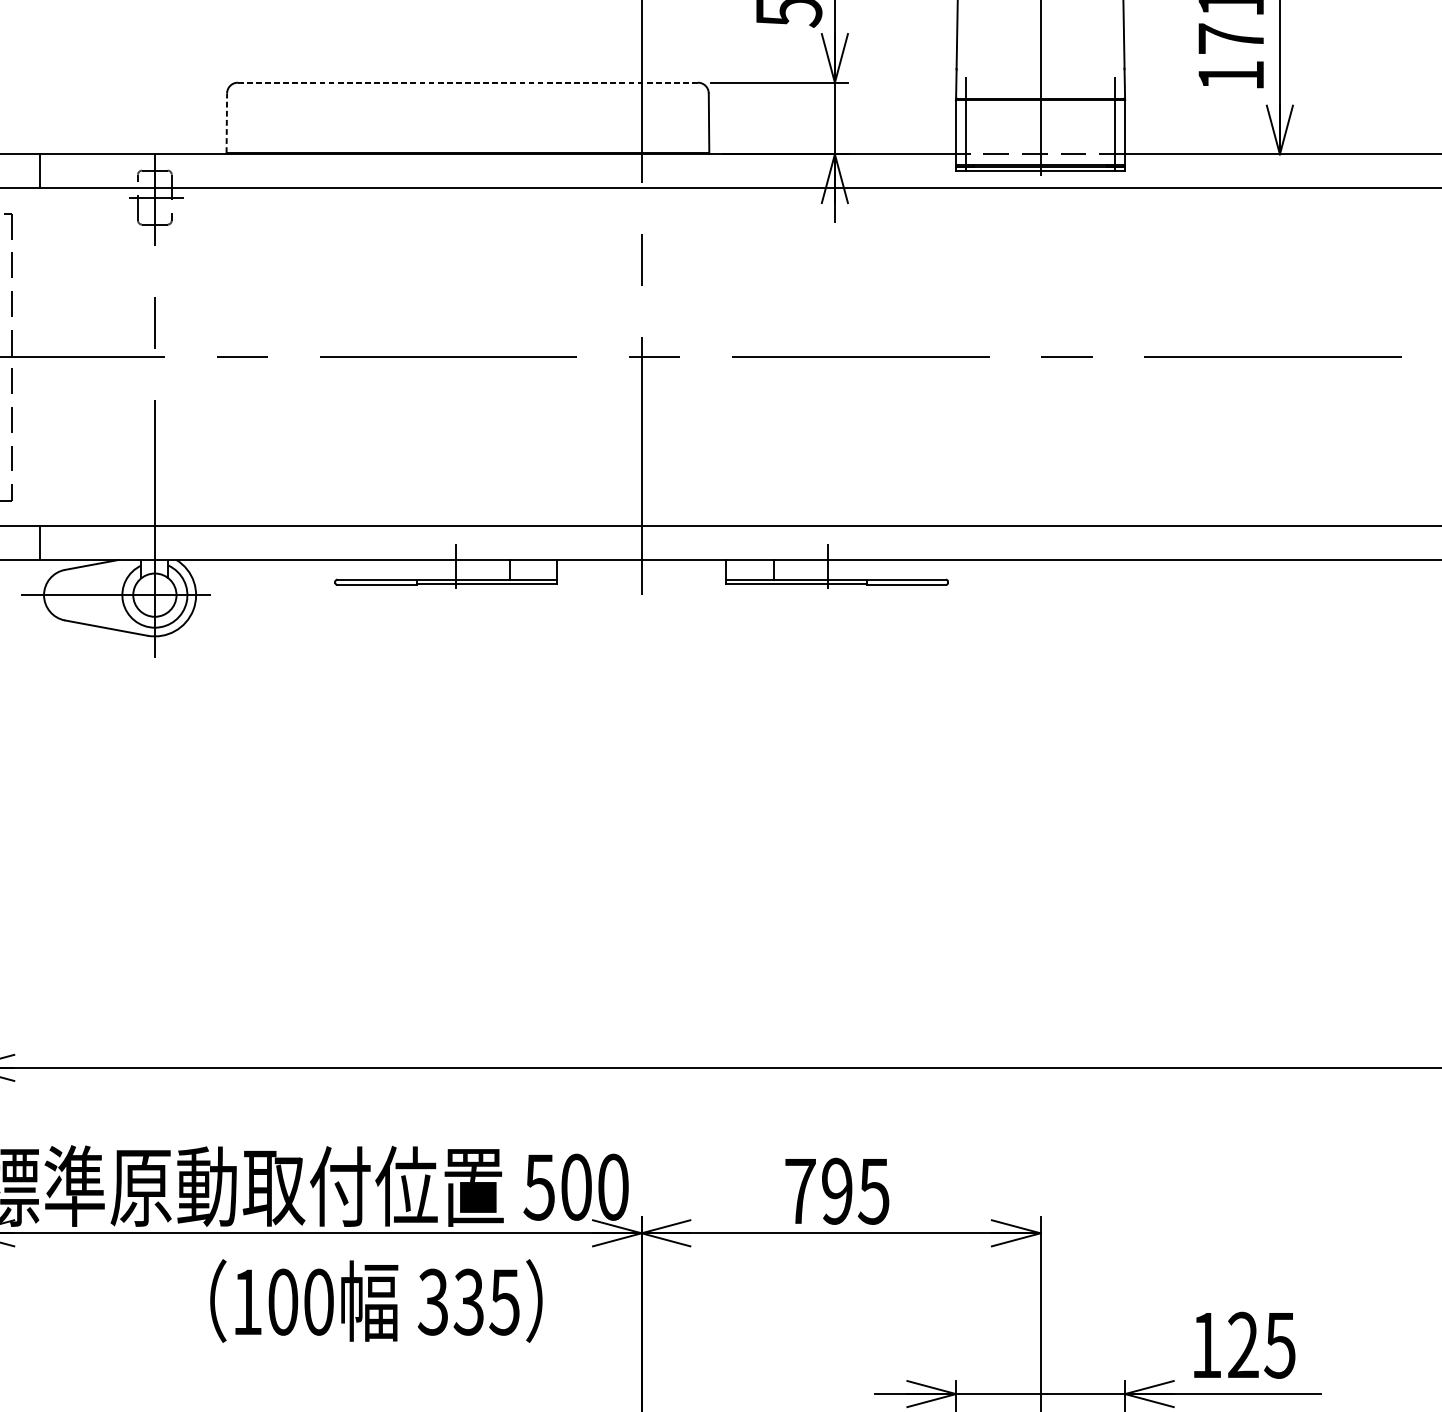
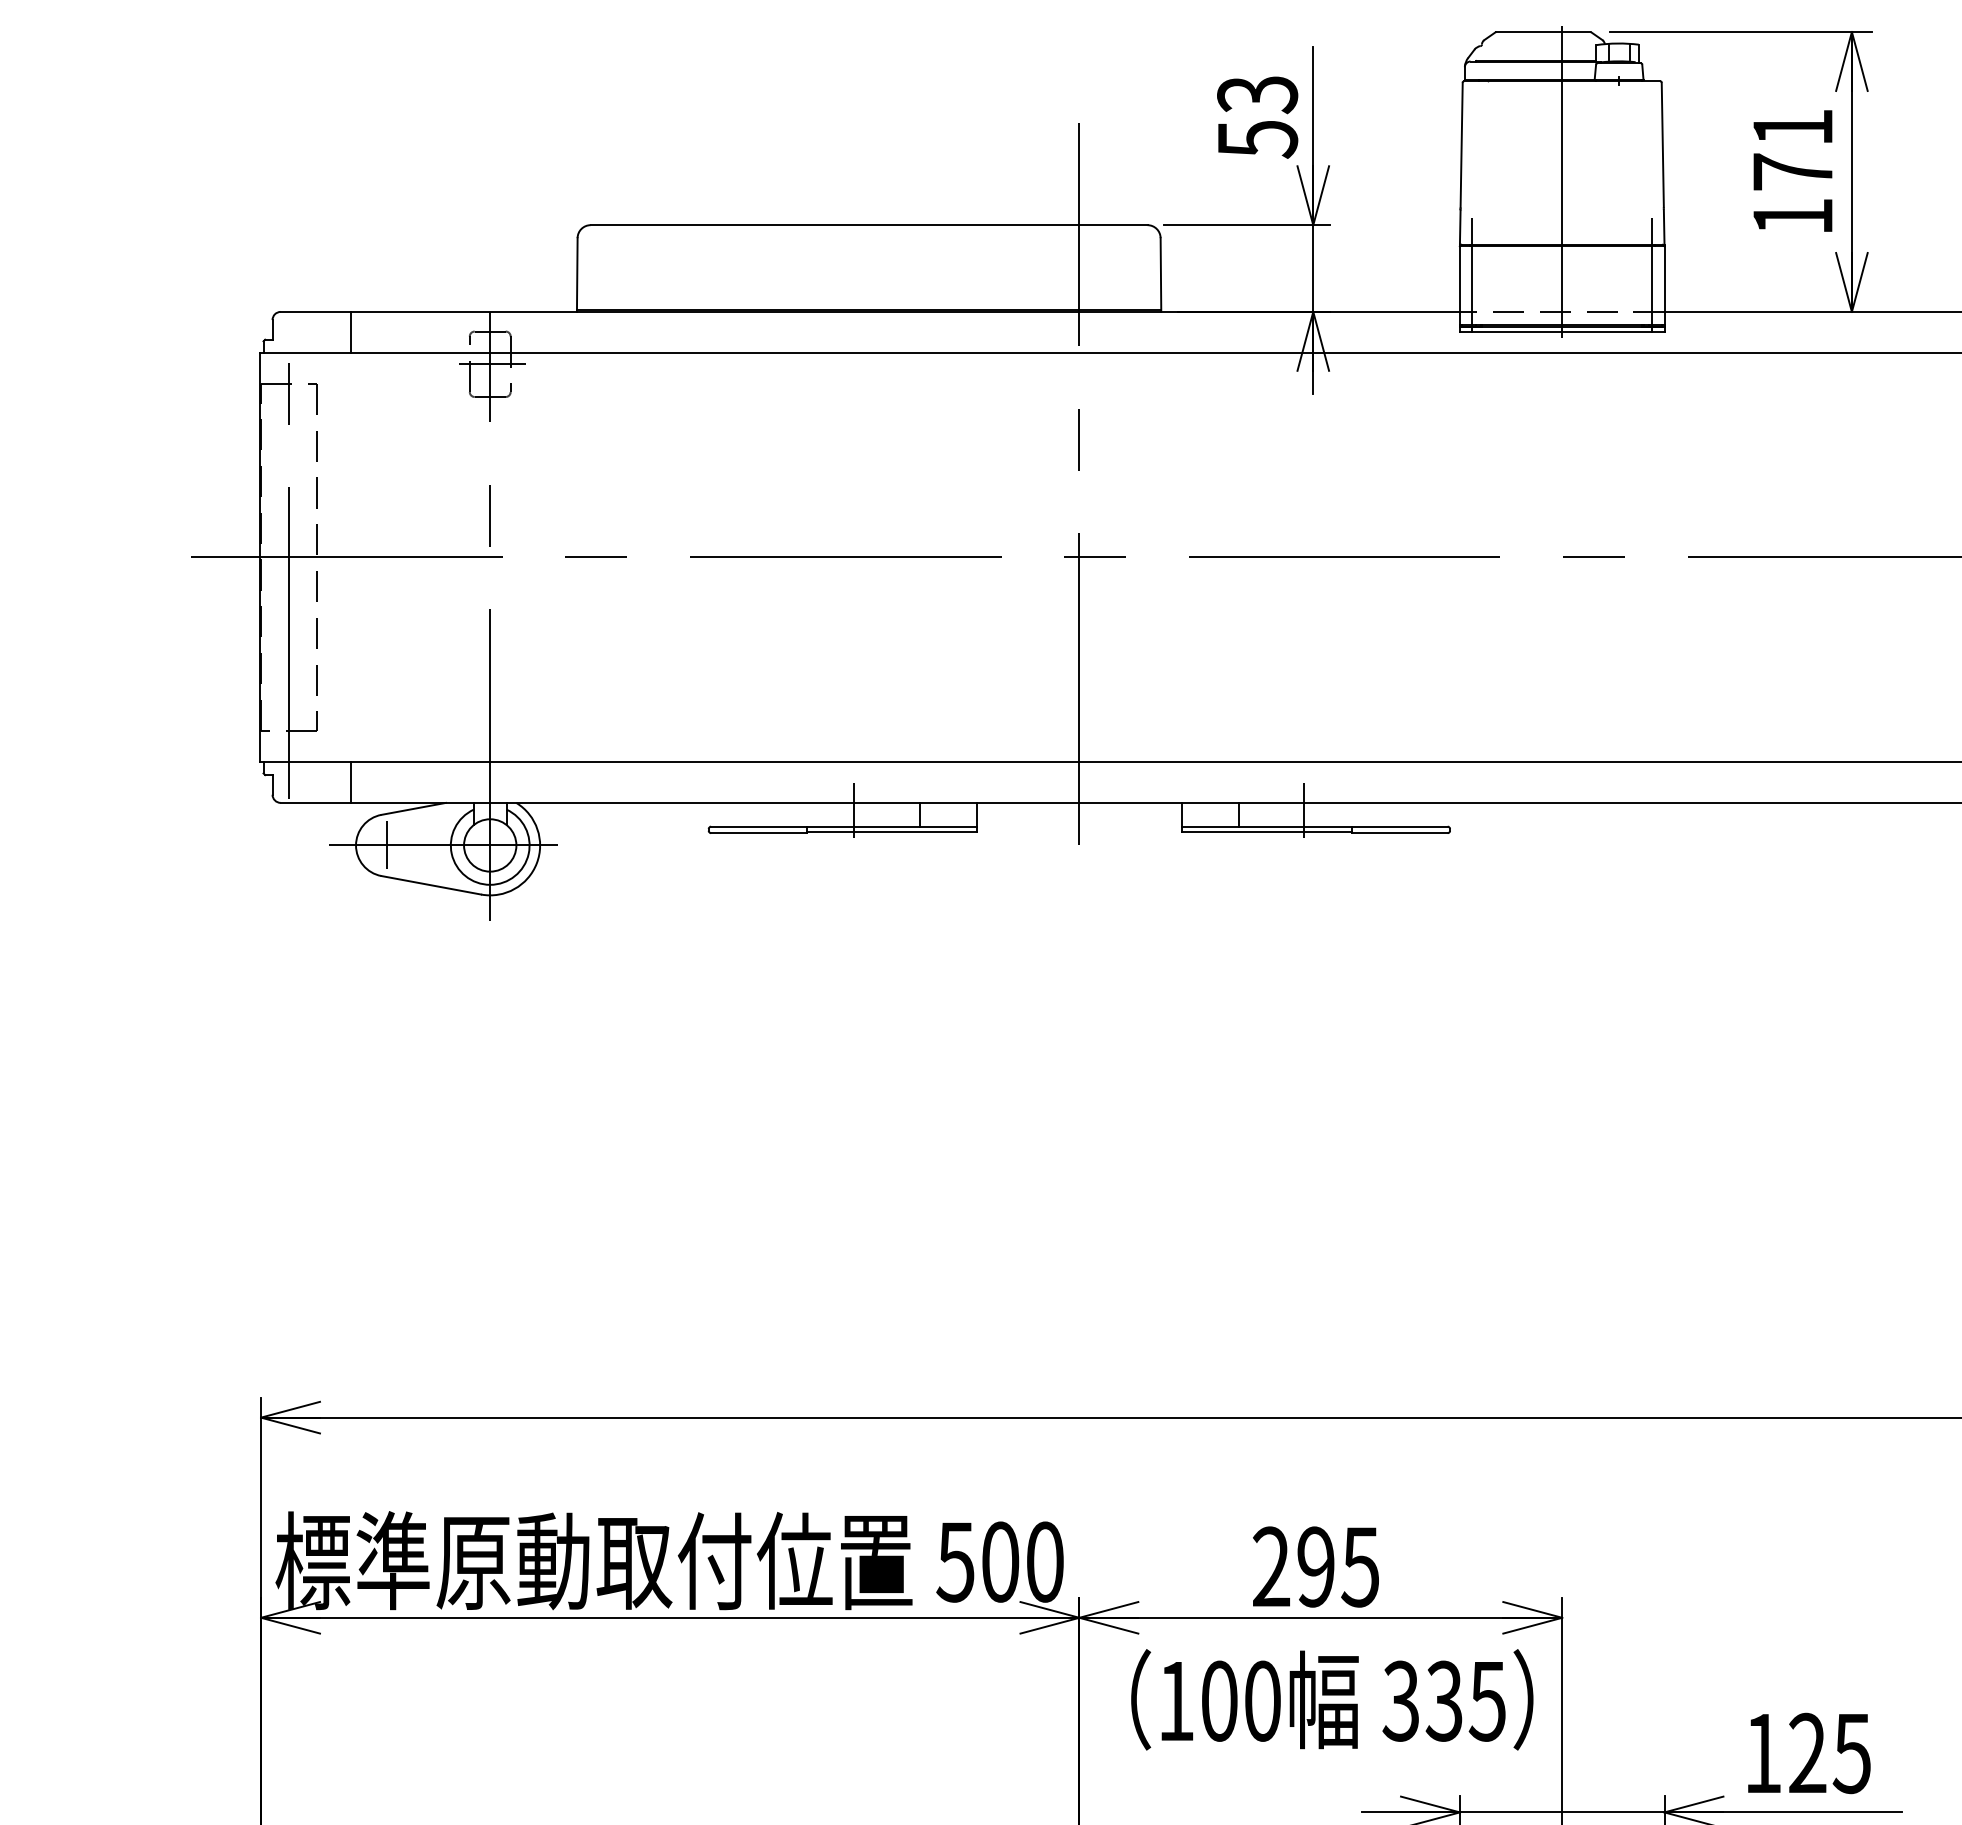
line: (467, 82) -> (868, 225), dashed -> solid
line: (227, 122) -> (577, 273), dashed -> solid
line: (70, 594) -> (387, 844), added
text: (800, 1190) -> (1271, 1566), 795 -> 295
text: (376, 1300) -> (1332, 1699), moved

